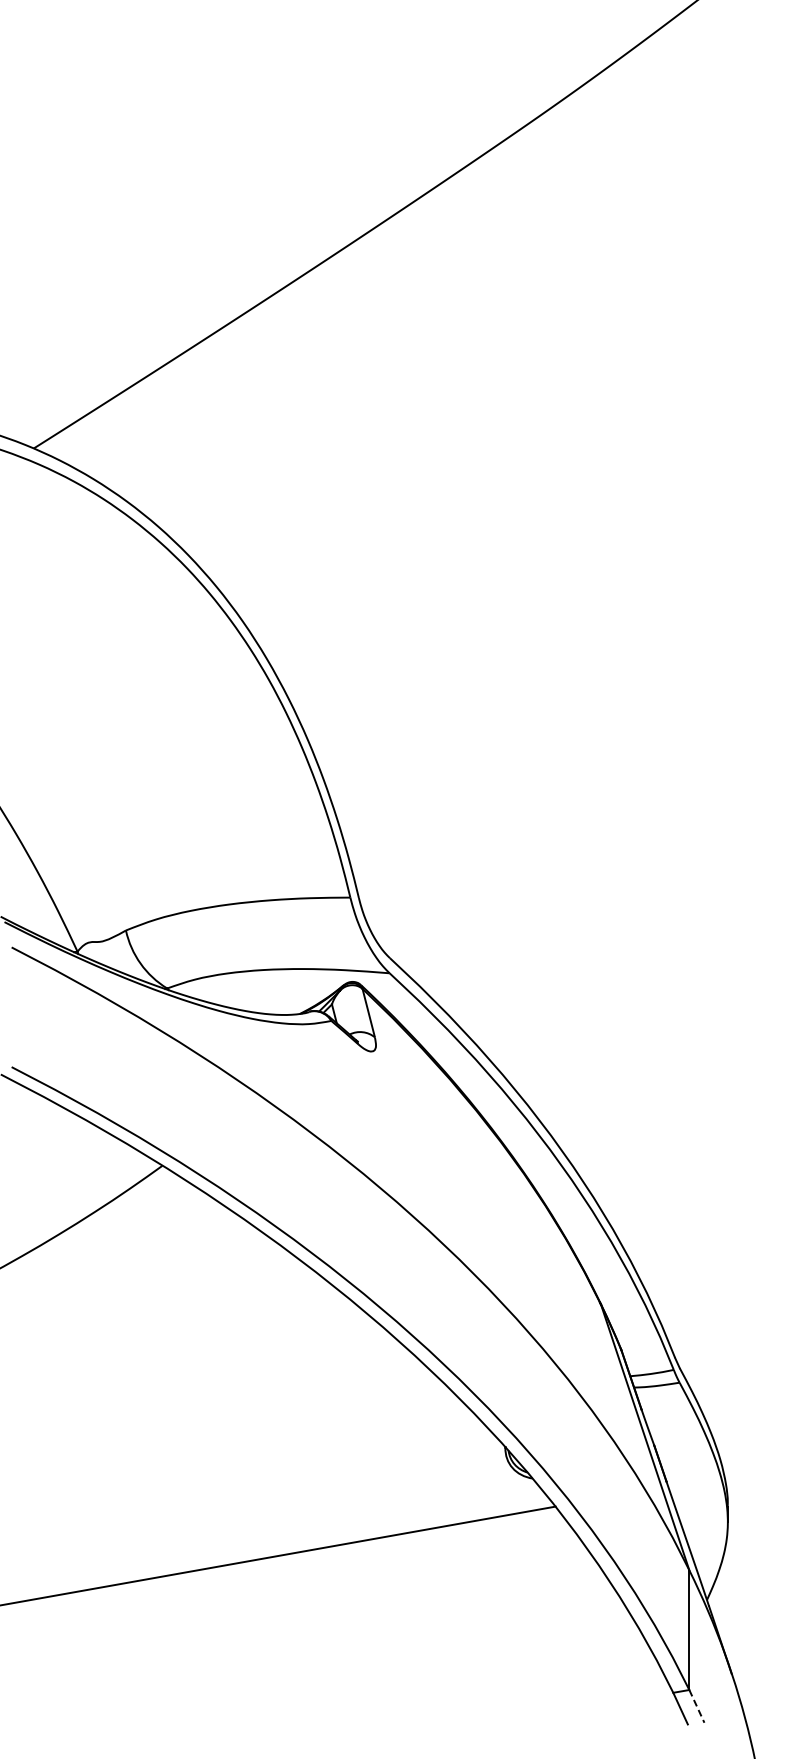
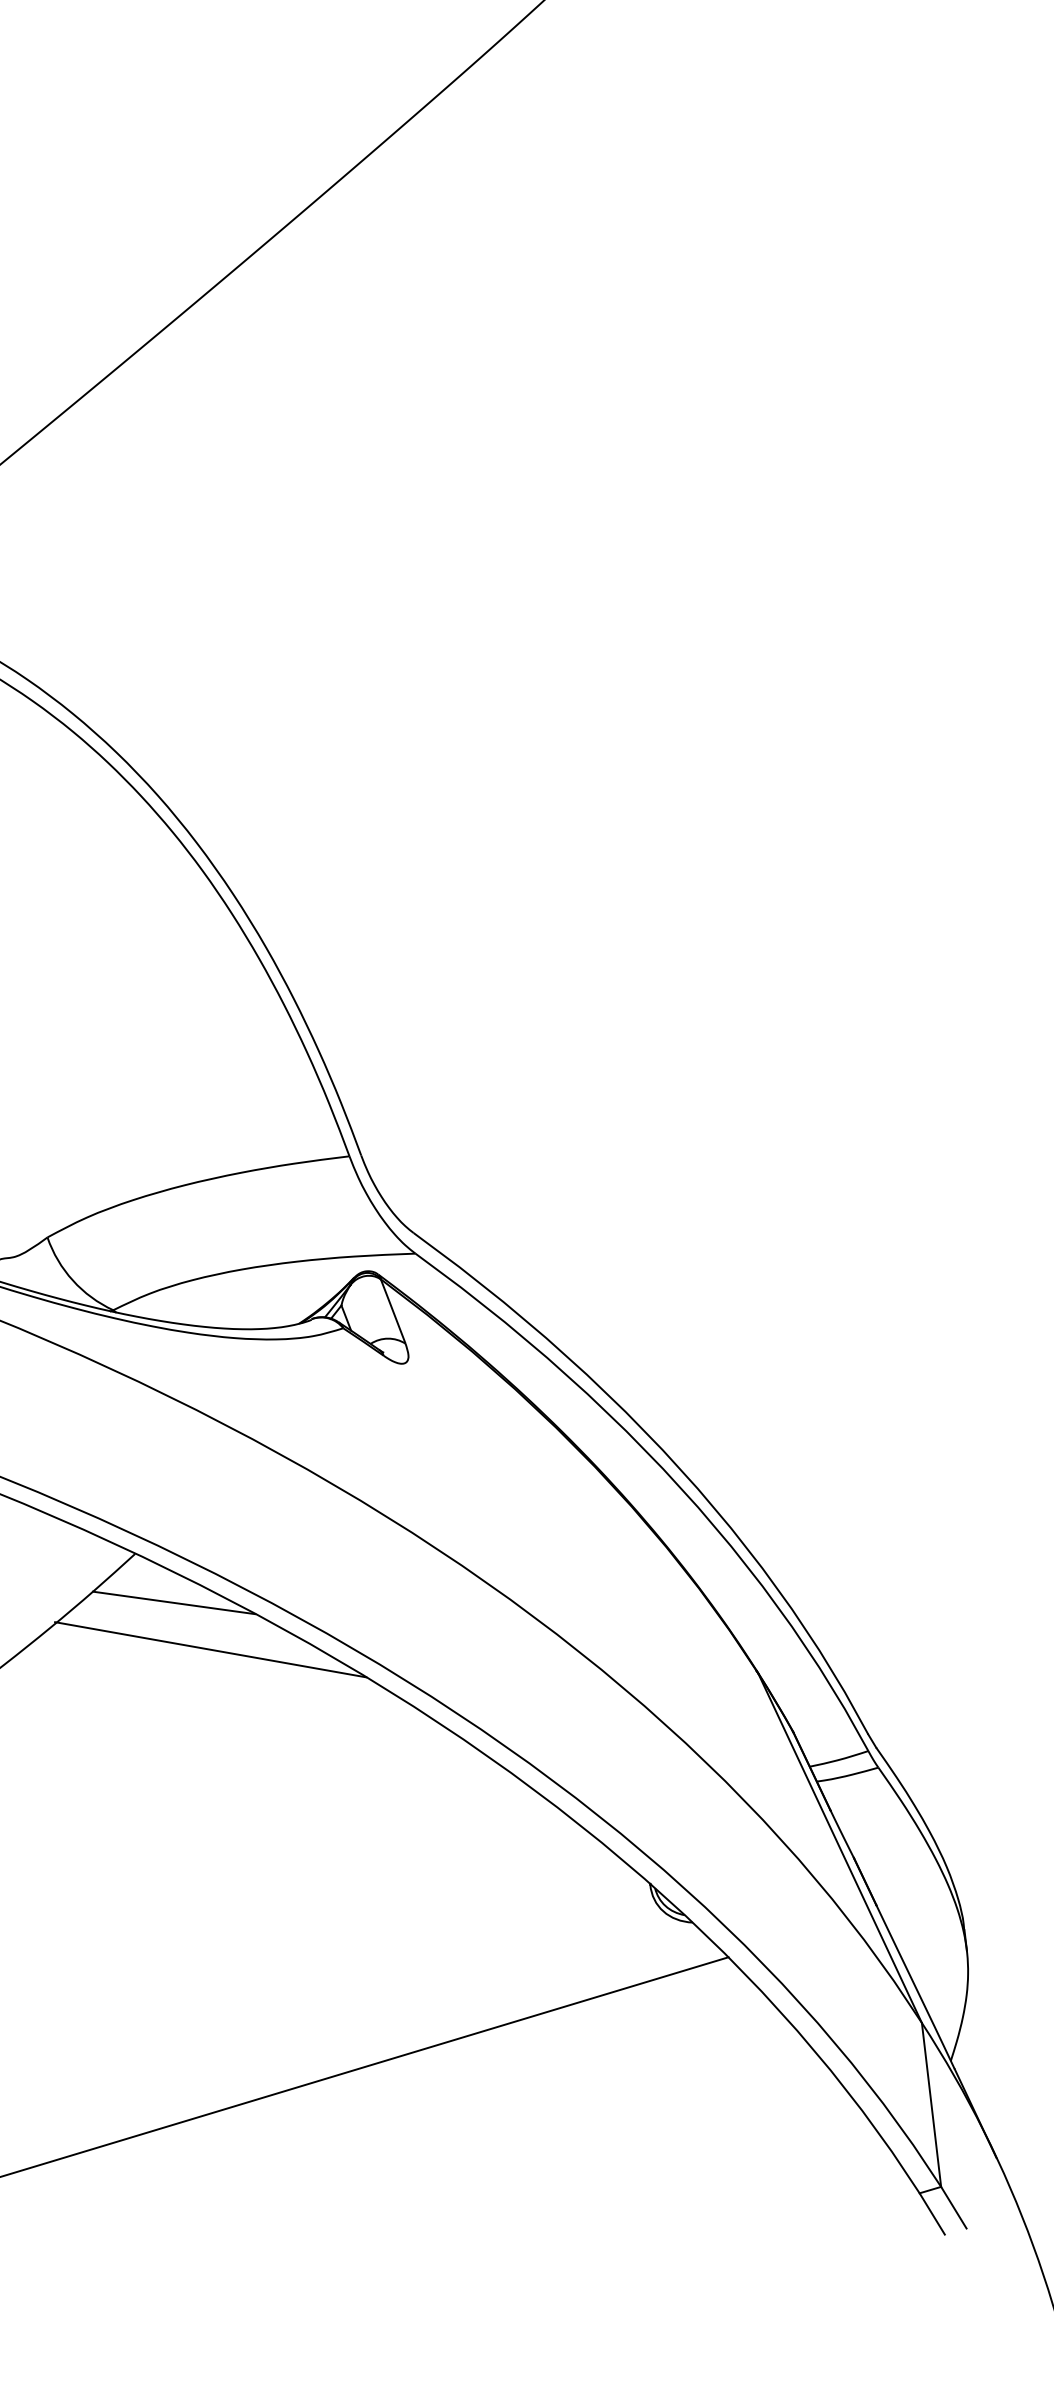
line: (185, 1204) -> (173, 1603), added
line: (208, 1241) -> (210, 1650), added
line: (697, 1706) -> (954, 2208), dashed -> solid

